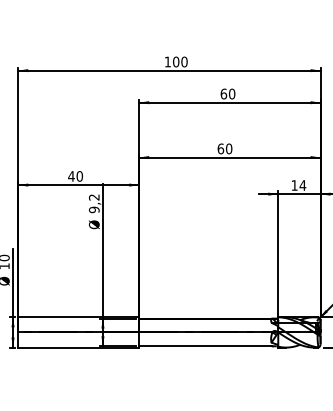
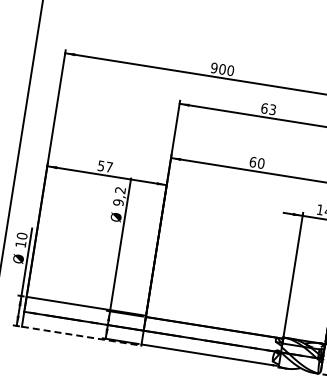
text: (167, 61) -> (214, 67), 100 -> 900
text: (232, 93) -> (273, 109), 60 -> 63
text: (75, 176) -> (105, 166), 40 -> 57
line: (79, 347) -> (82, 336), solid -> dashed

